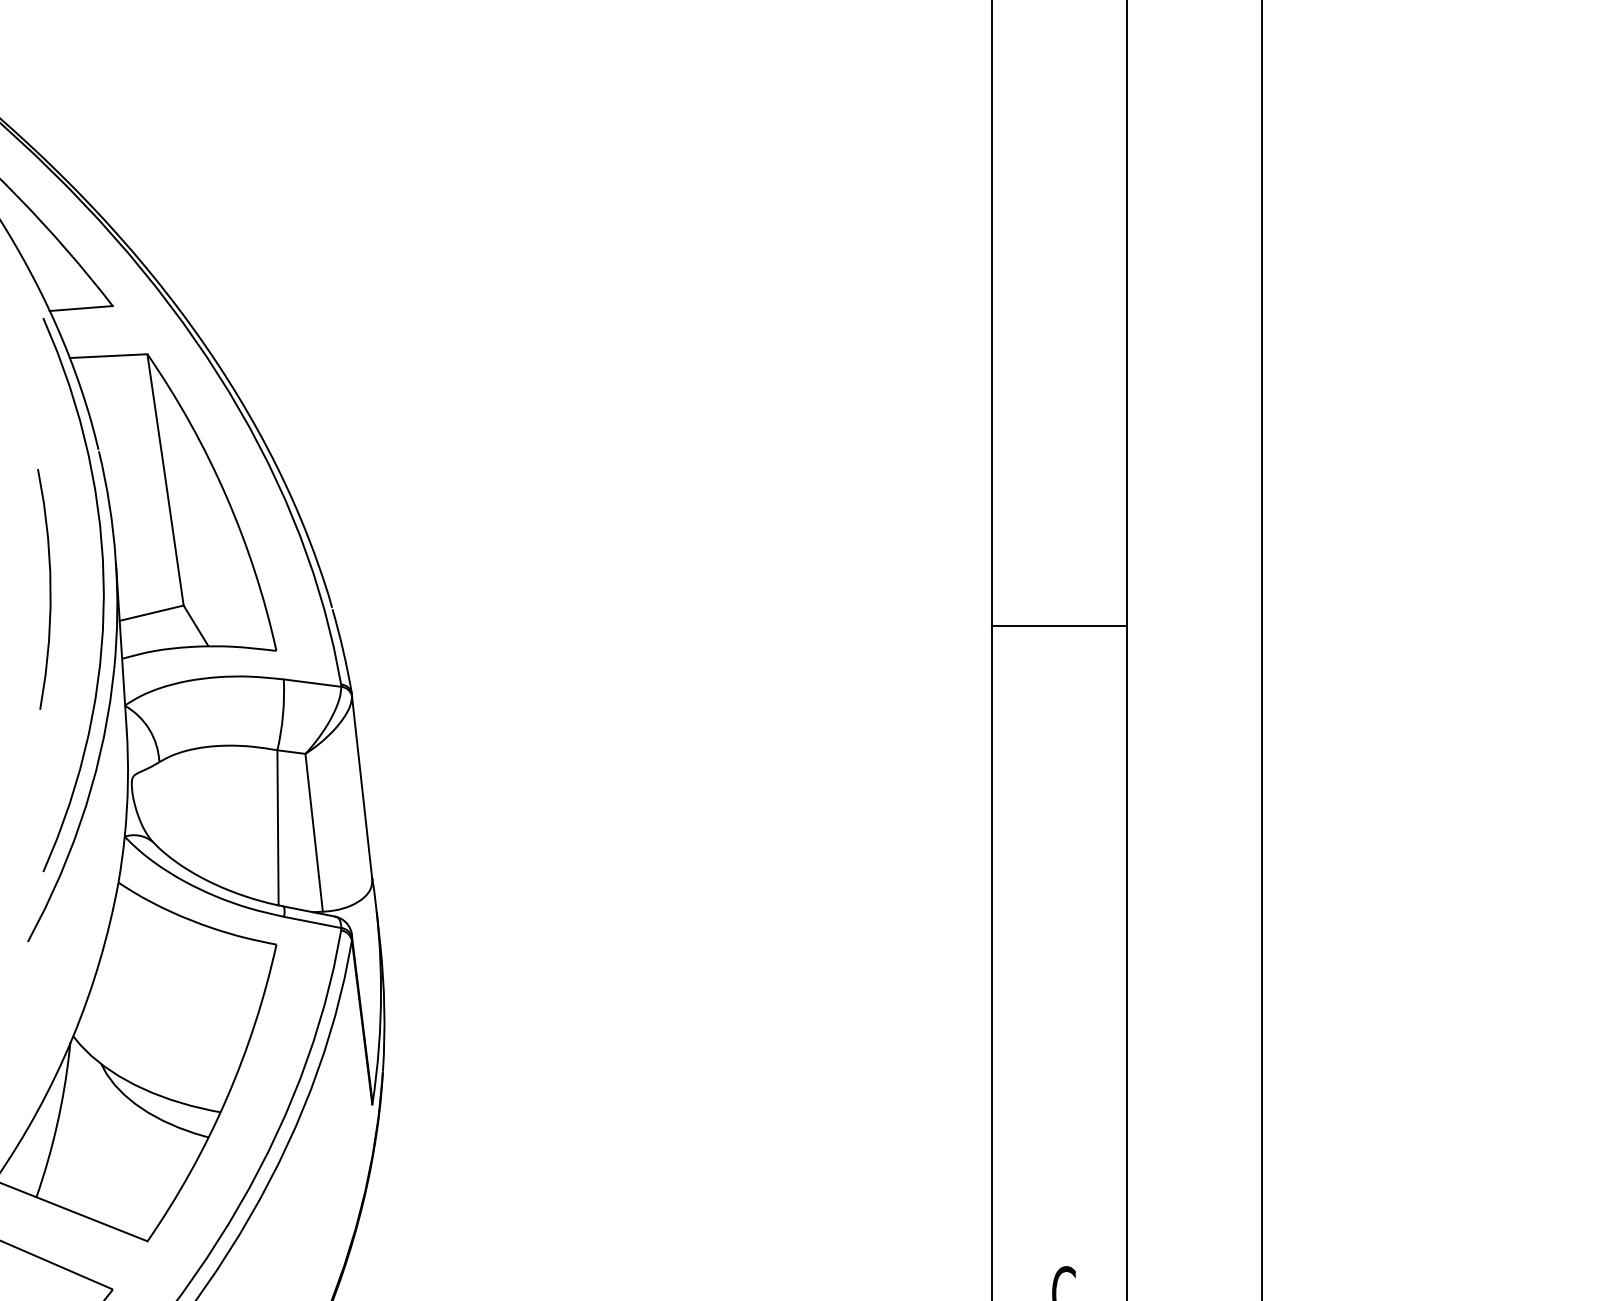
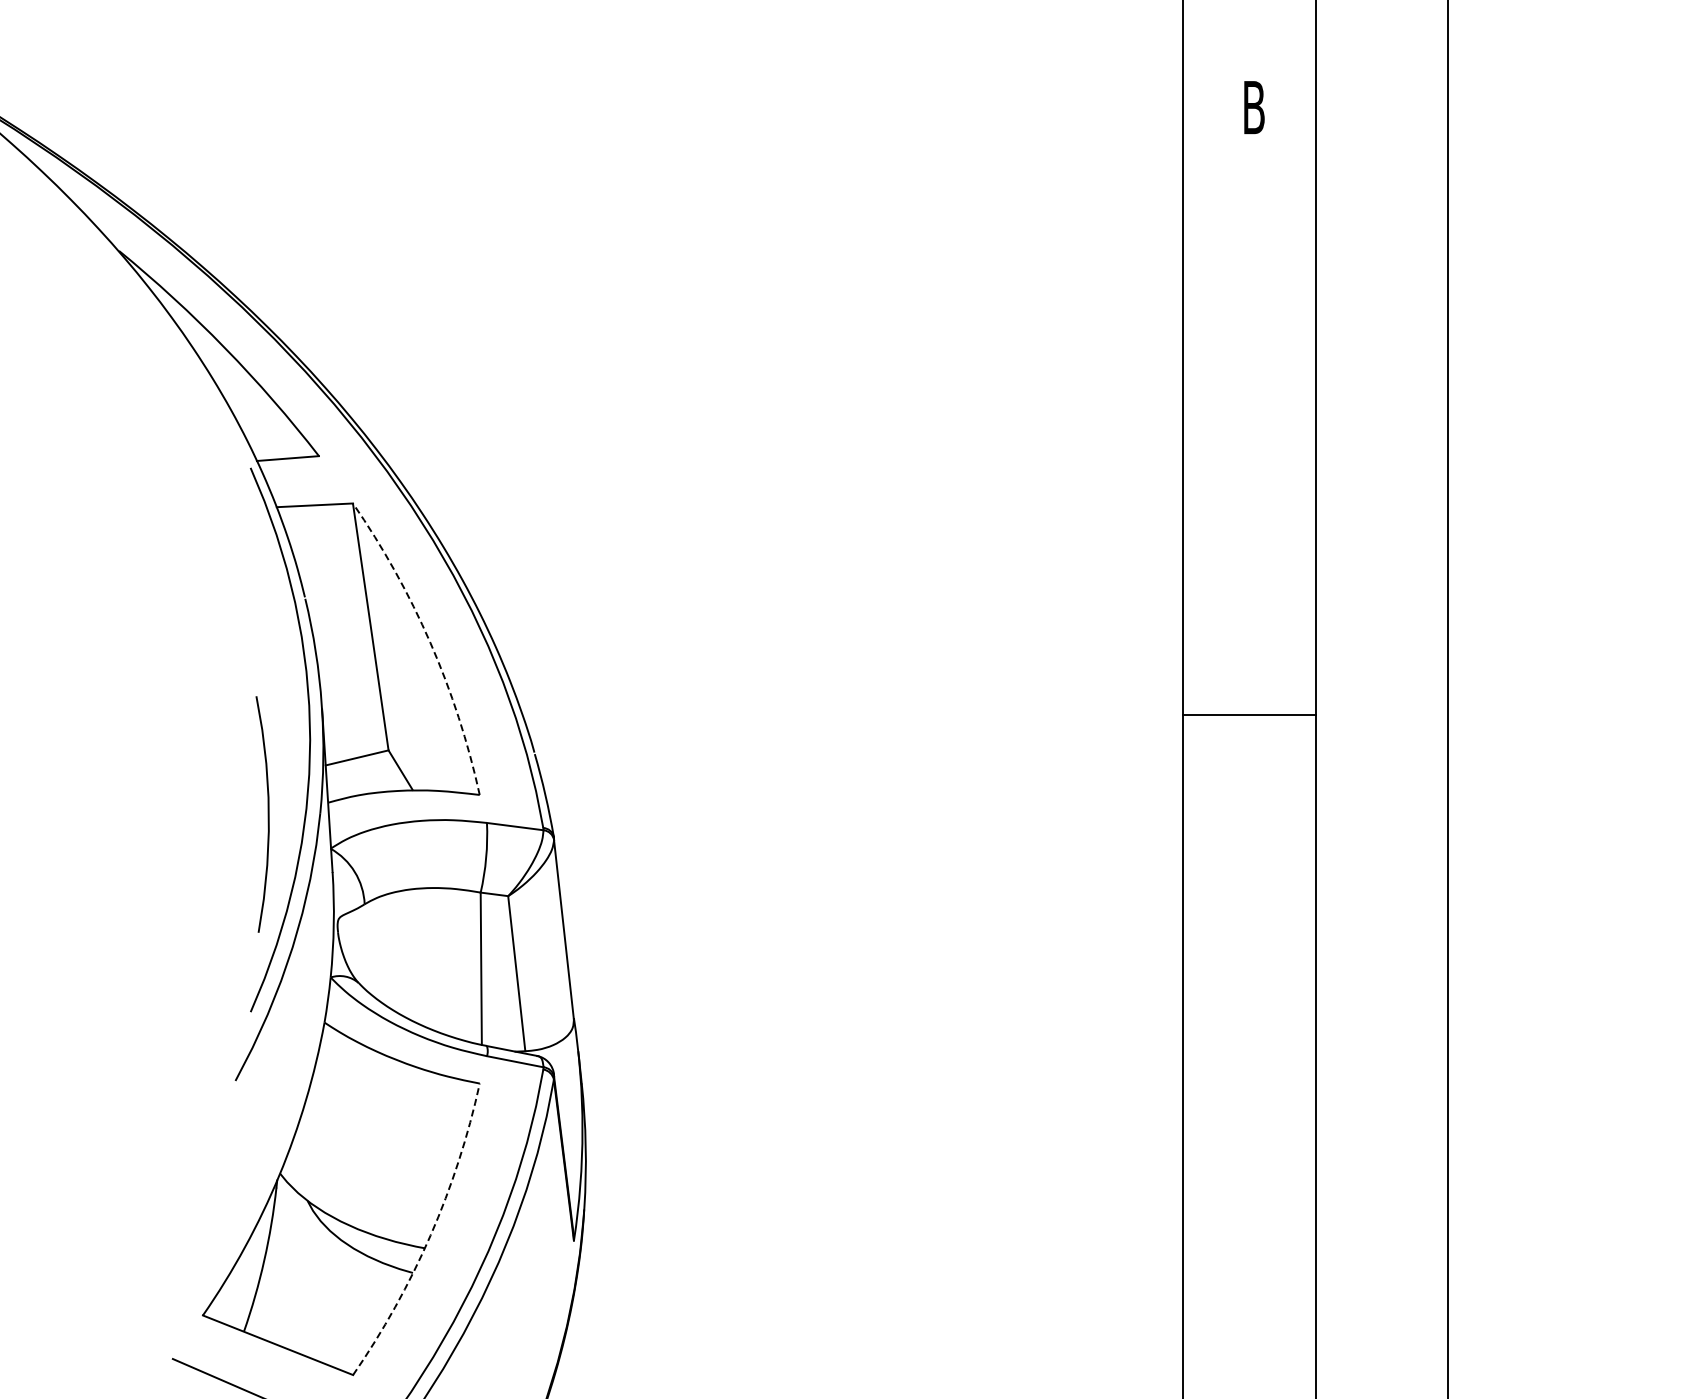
arc: (226, 496) -> (430, 643), solid -> dashed
curve: (49, 589) -> (267, 814), moved
line: (1059, 626) -> (1249, 715), moved
arc: (226, 1099) -> (430, 1235), solid -> dashed

